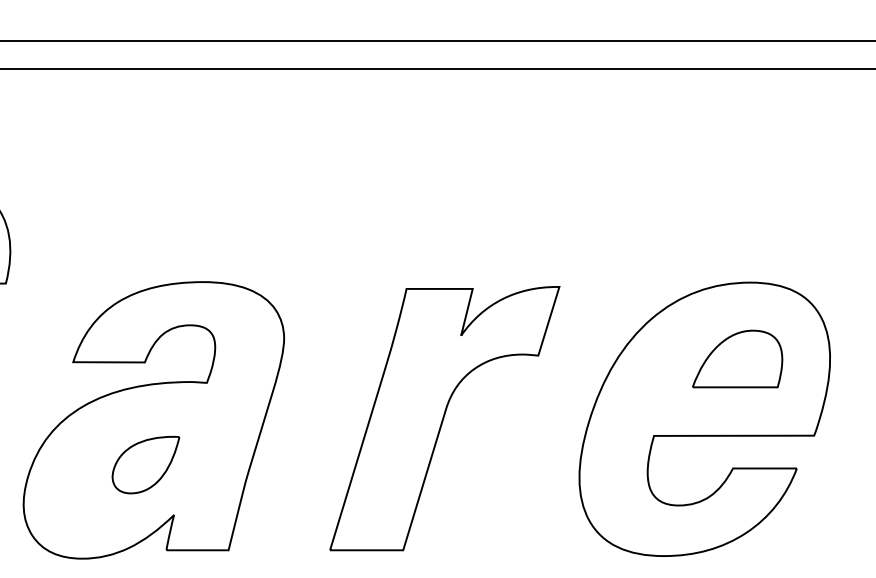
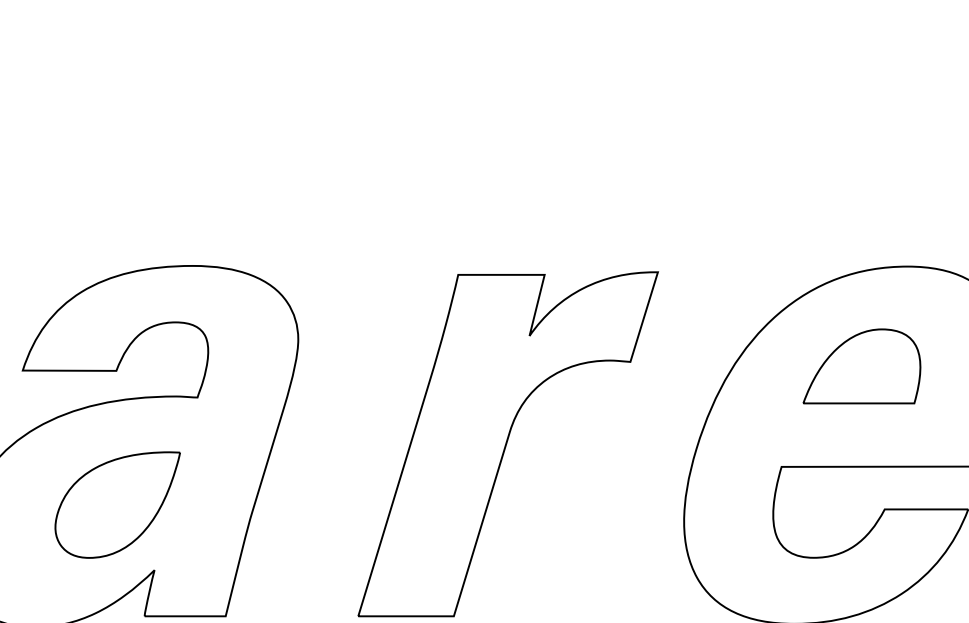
part: (737, 358) -> (861, 365), moved
part: (145, 464) -> (117, 504), size x1.43

